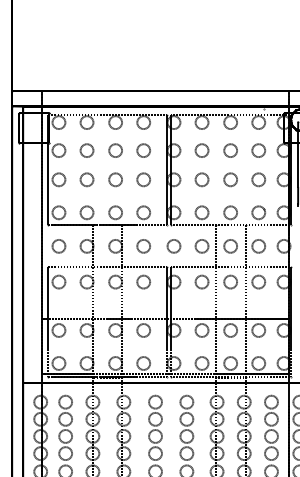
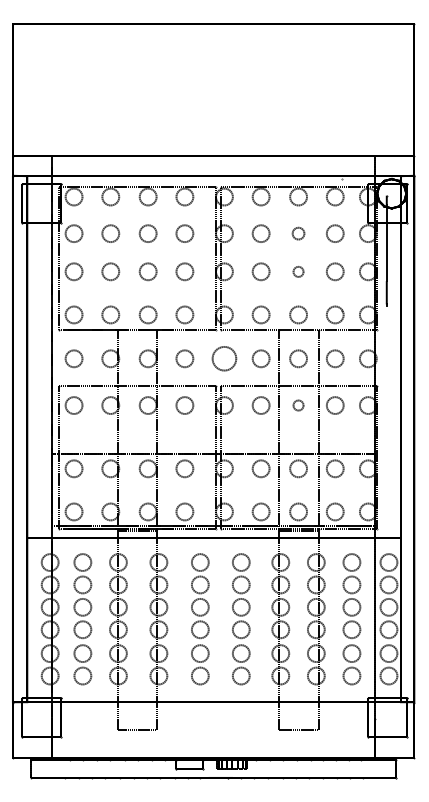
circle: (230, 150) -> (298, 233), size x0.7
circle: (230, 179) -> (298, 271), size x0.6
circle: (174, 246) -> (224, 358), size x1.4
circle: (230, 282) -> (298, 405), size x0.6

